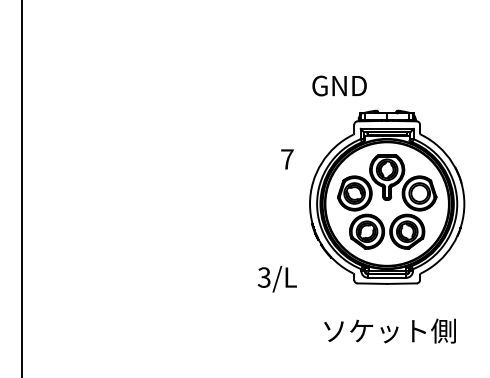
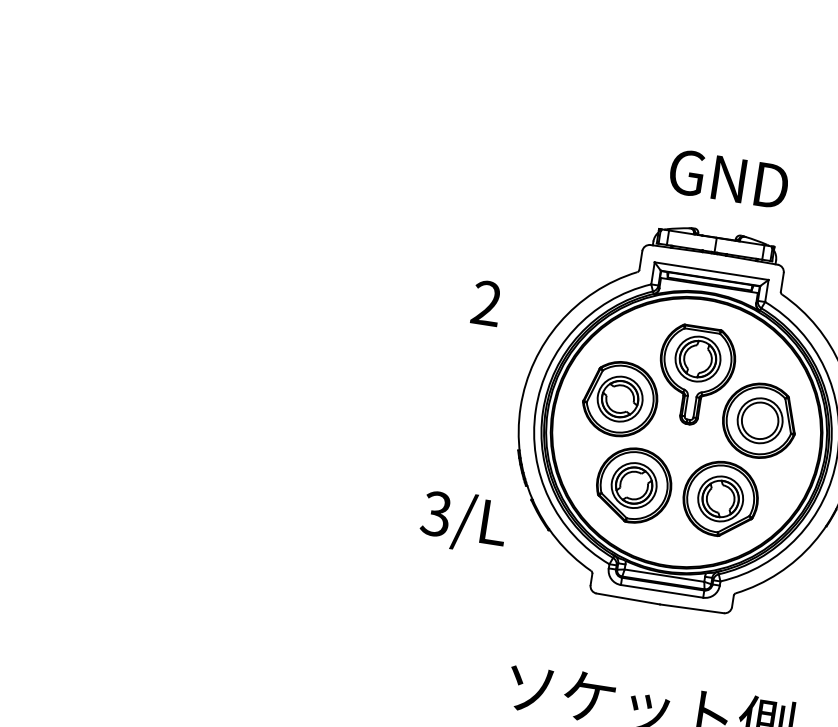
text: (339, 85) -> (728, 178), moved
text: (287, 159) -> (487, 303), 7 -> 2
text: (276, 278) -> (462, 520), moved

